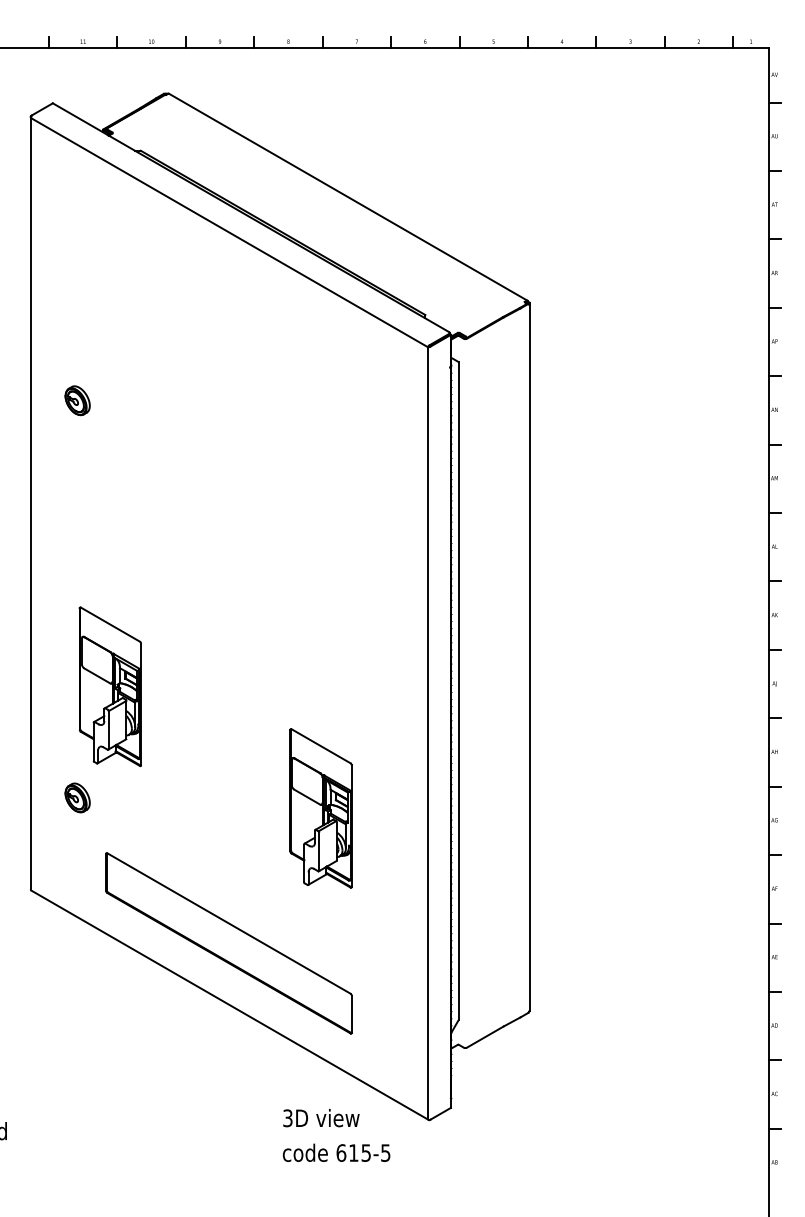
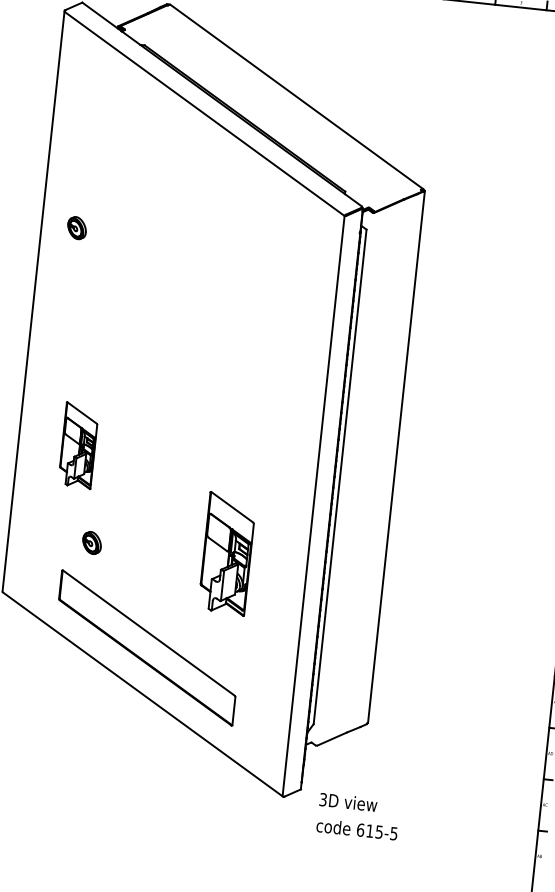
part: (109, 686) -> (78, 445), size x0.7
part: (77, 797) -> (92, 542), moved
text: (336, 1135) -> (358, 816), moved

